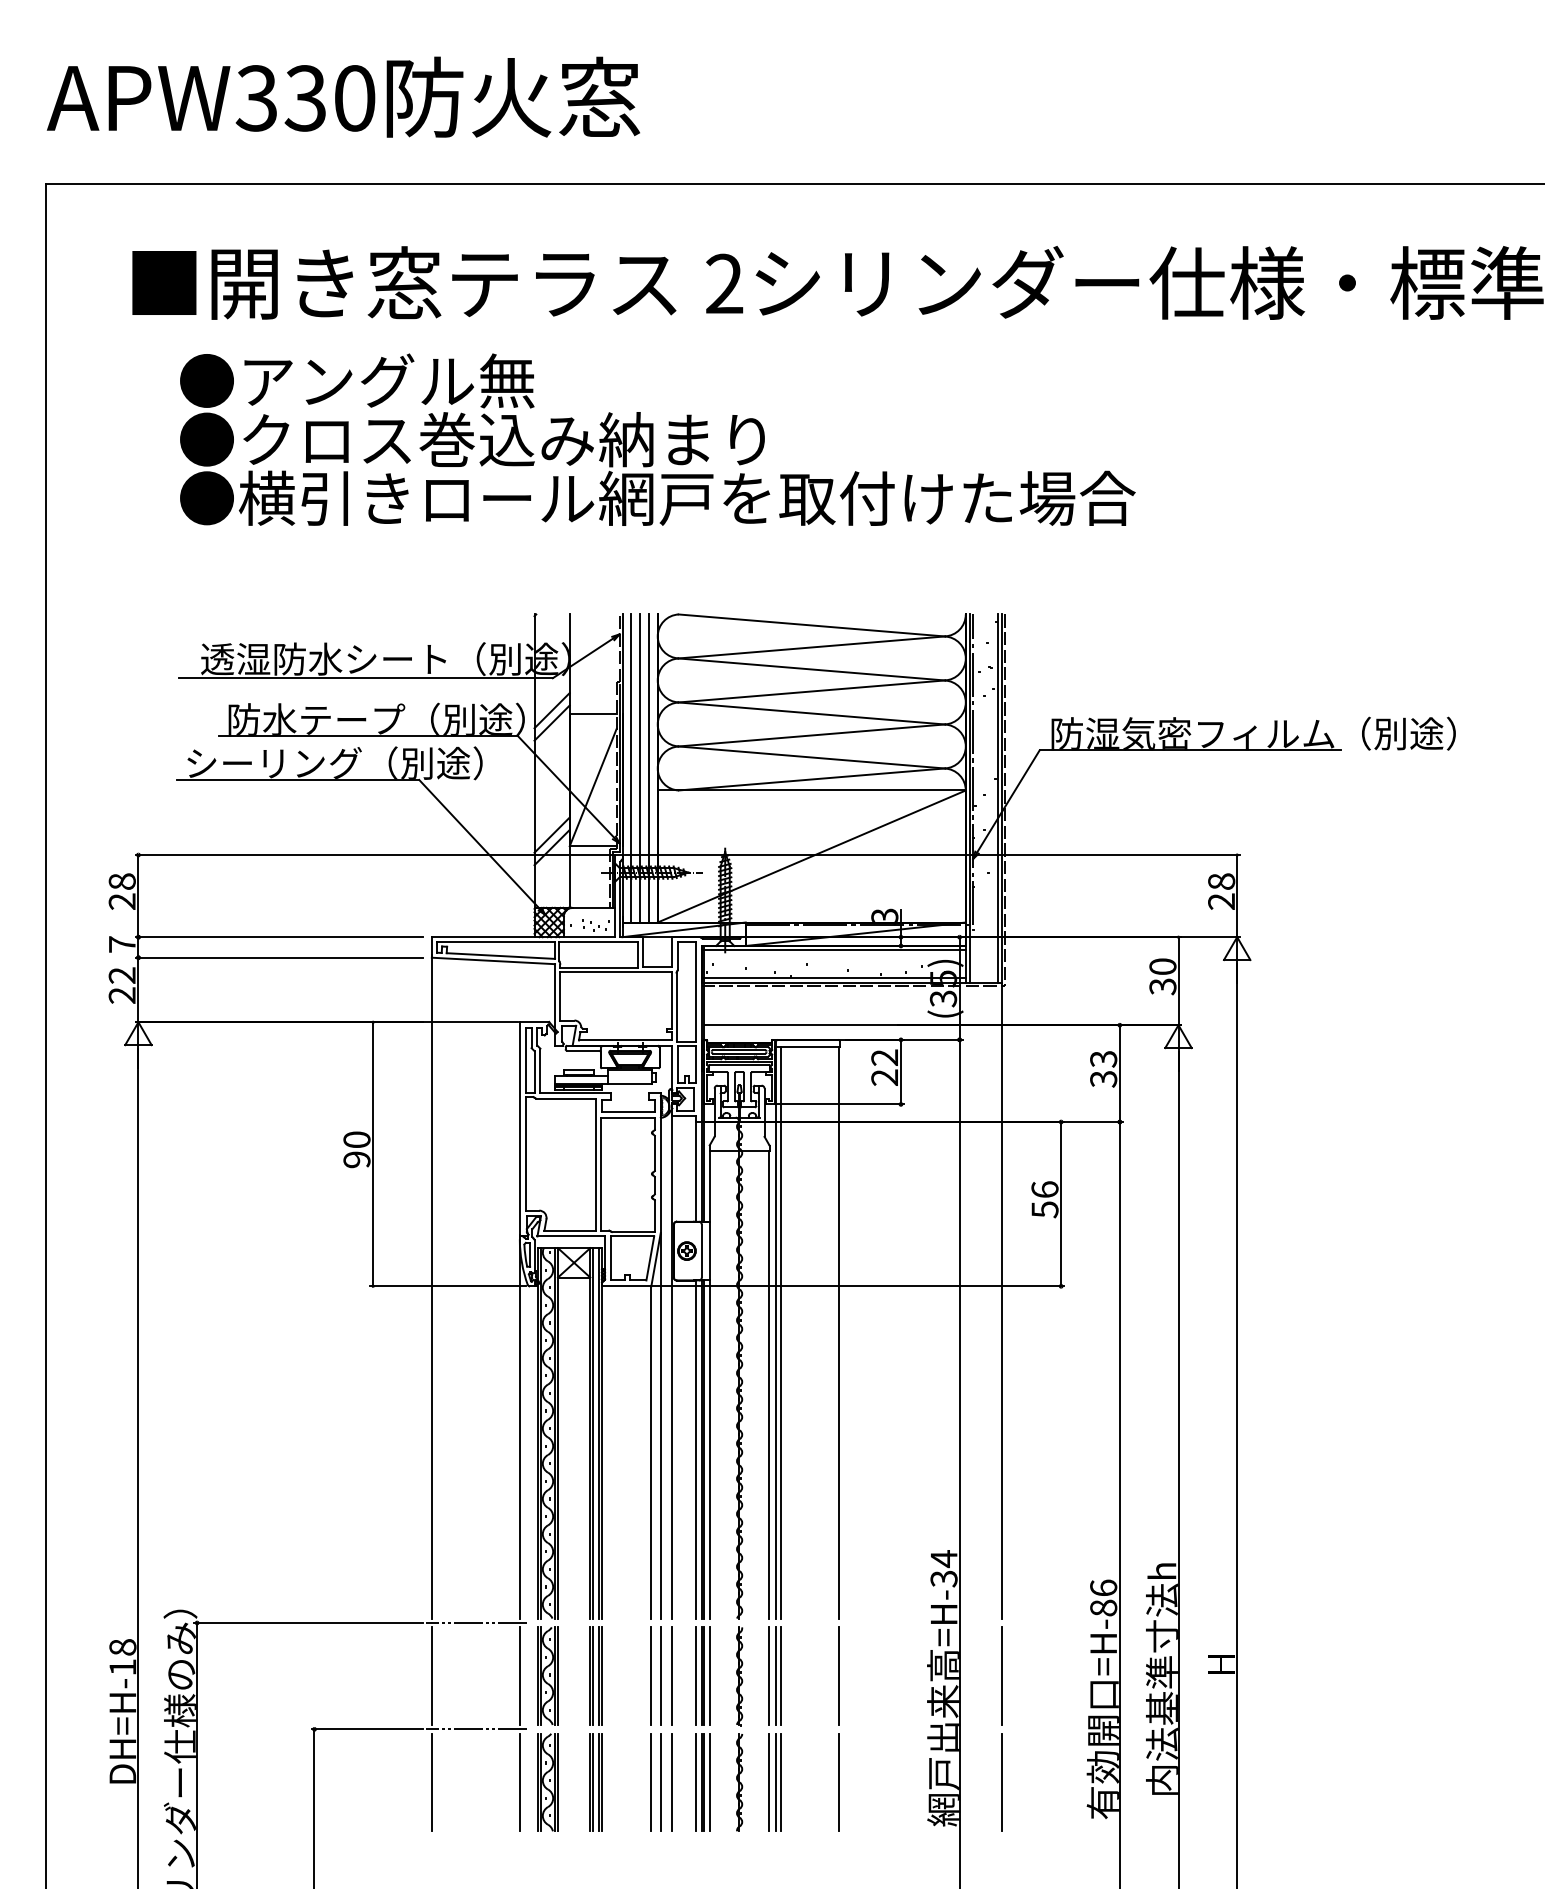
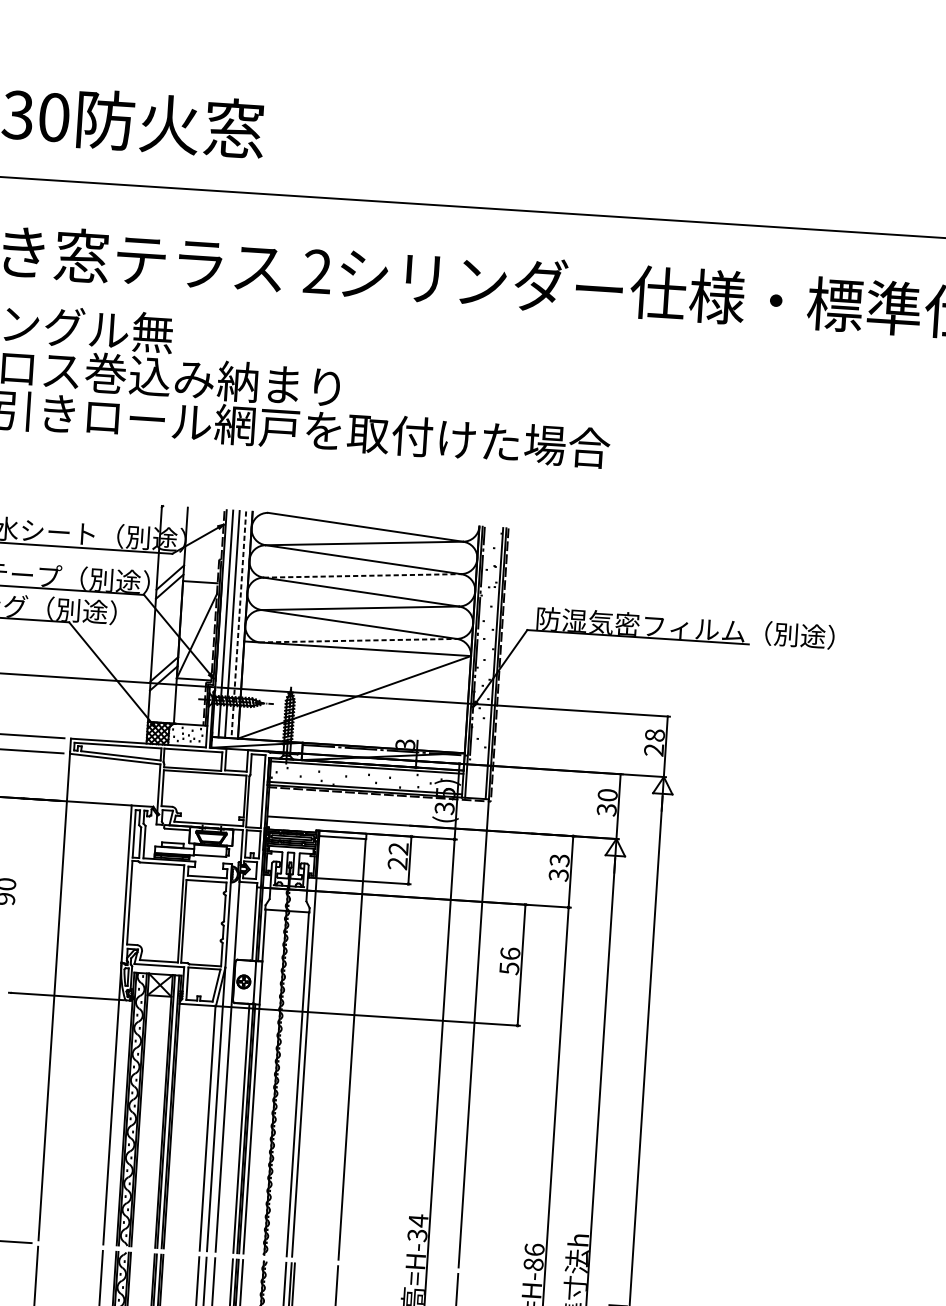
line: (811, 691) -> (362, 575), solid -> dashed
line: (648, 768) -> (238, 624), solid -> dashed
line: (812, 779) -> (358, 640), solid -> dashed
line: (373, 1154) -> (17, 895), removed
line: (780, 1332) -> (308, 1046), removed
line: (476, 1622) -> (71, 1245), removed

